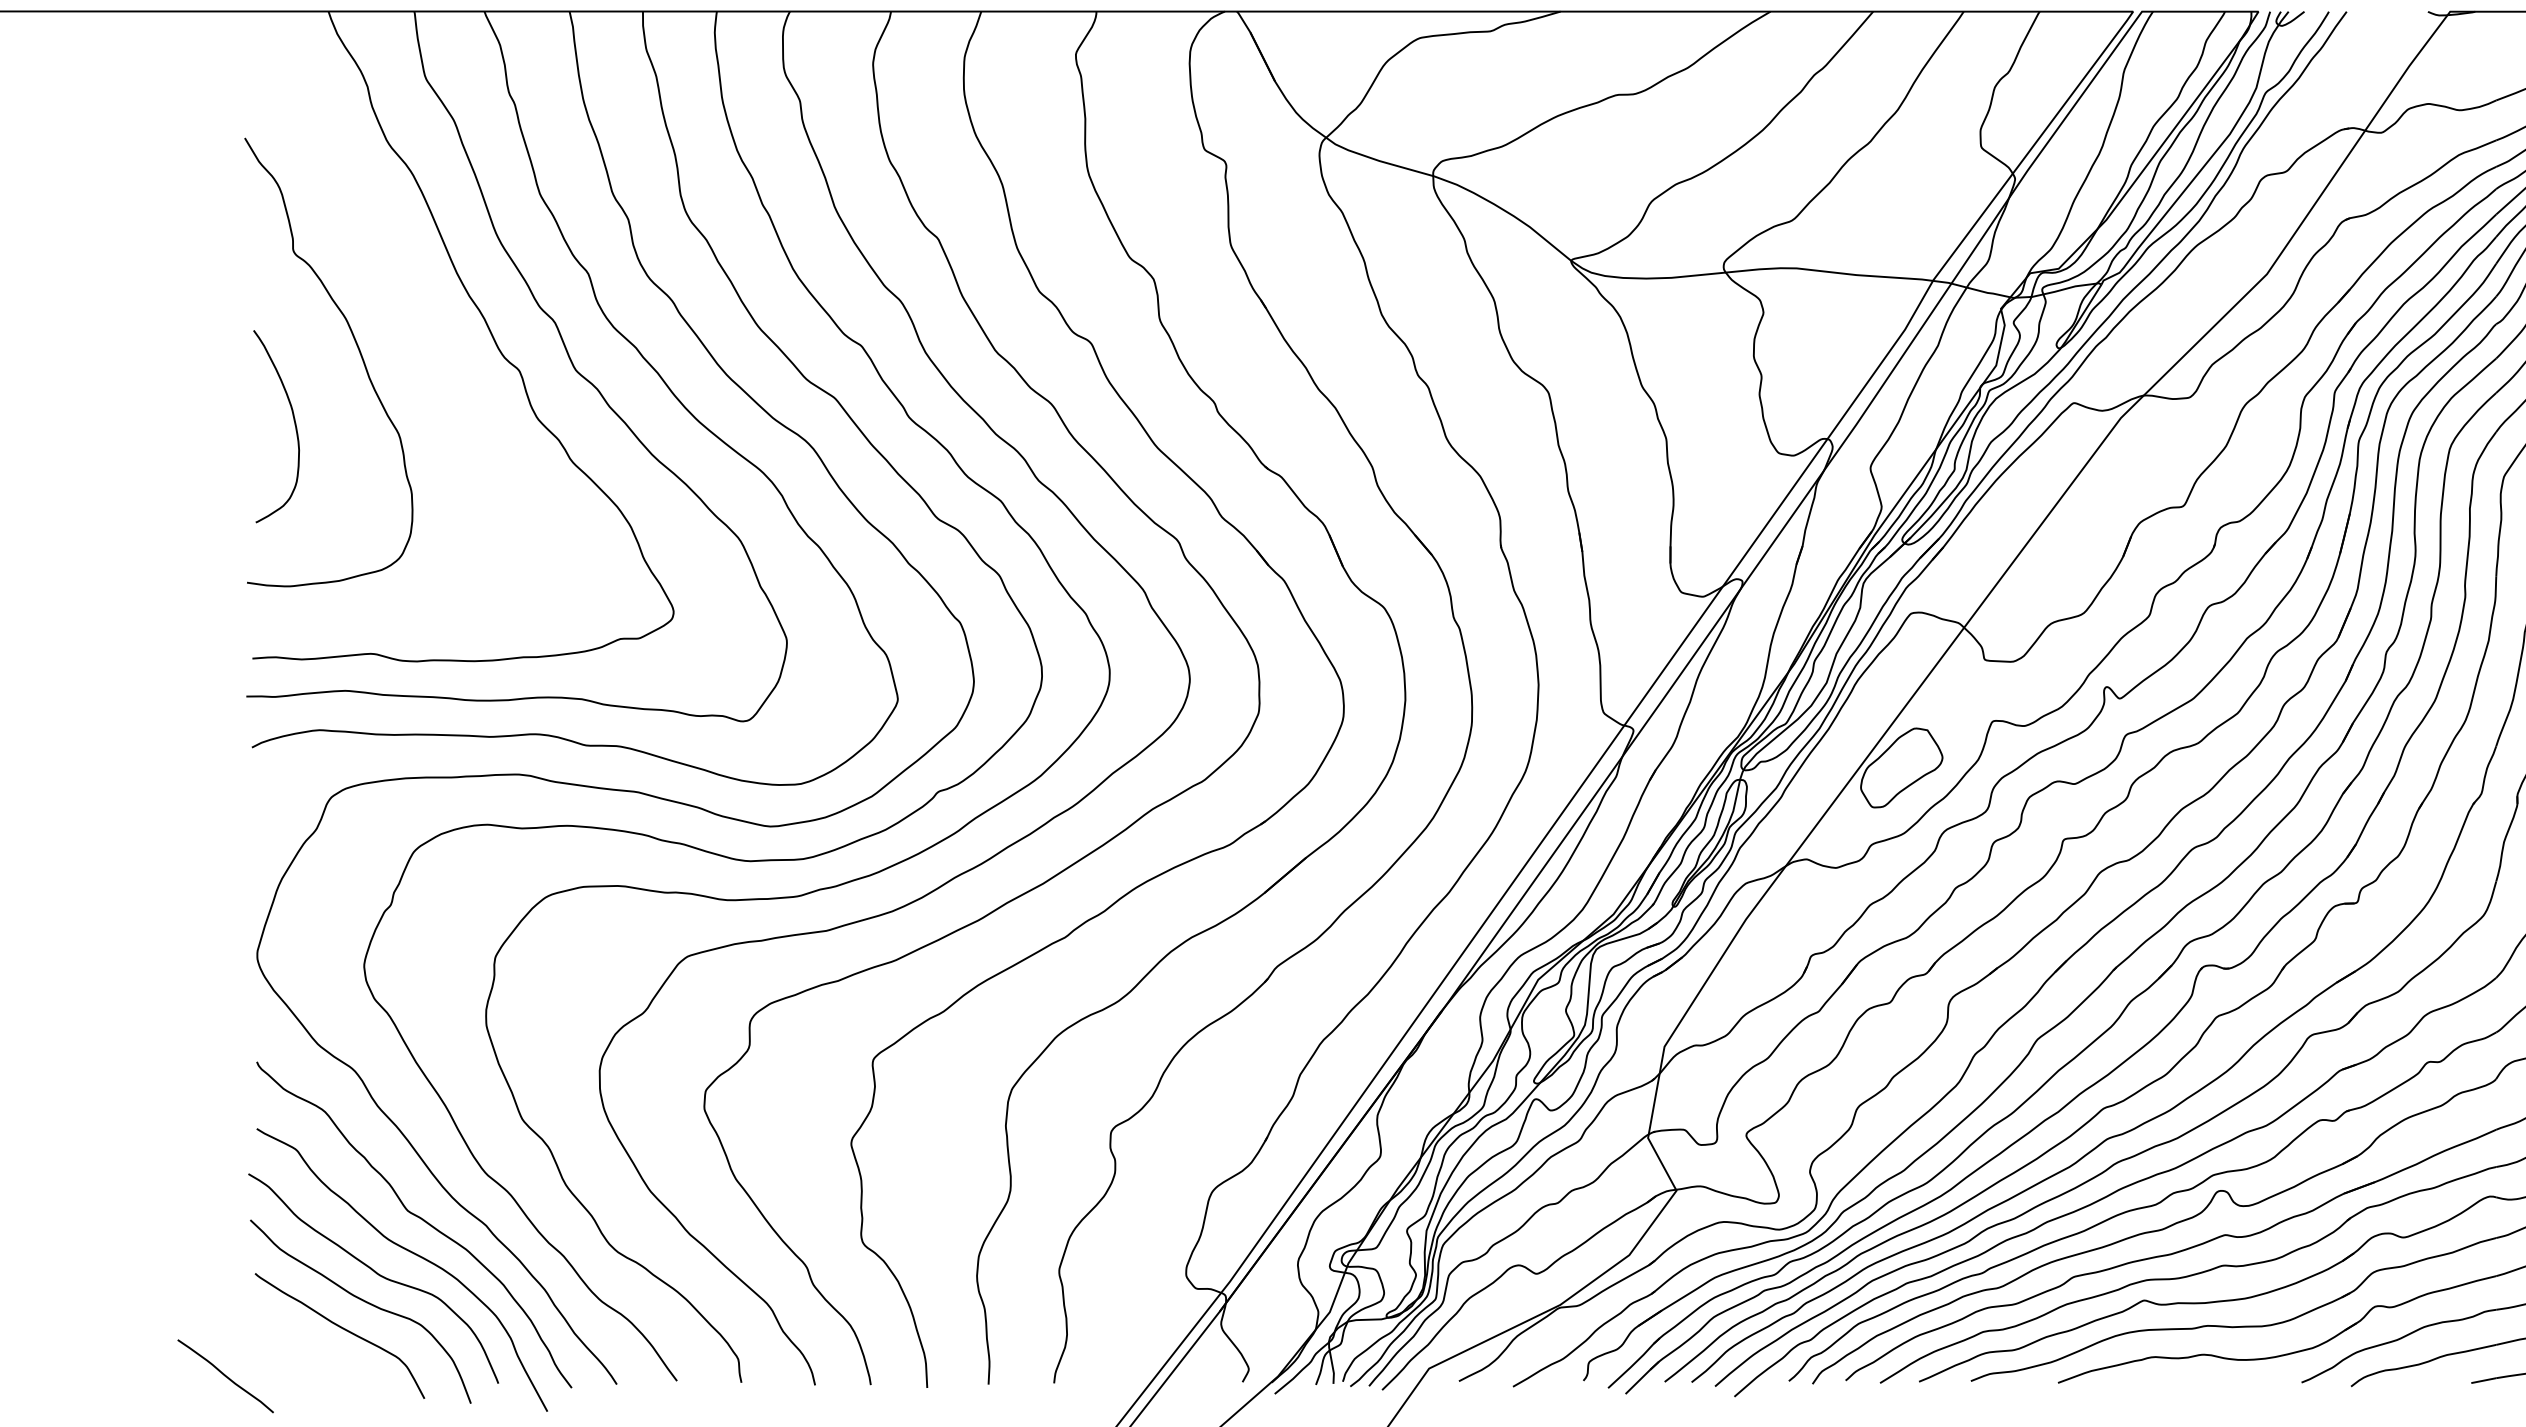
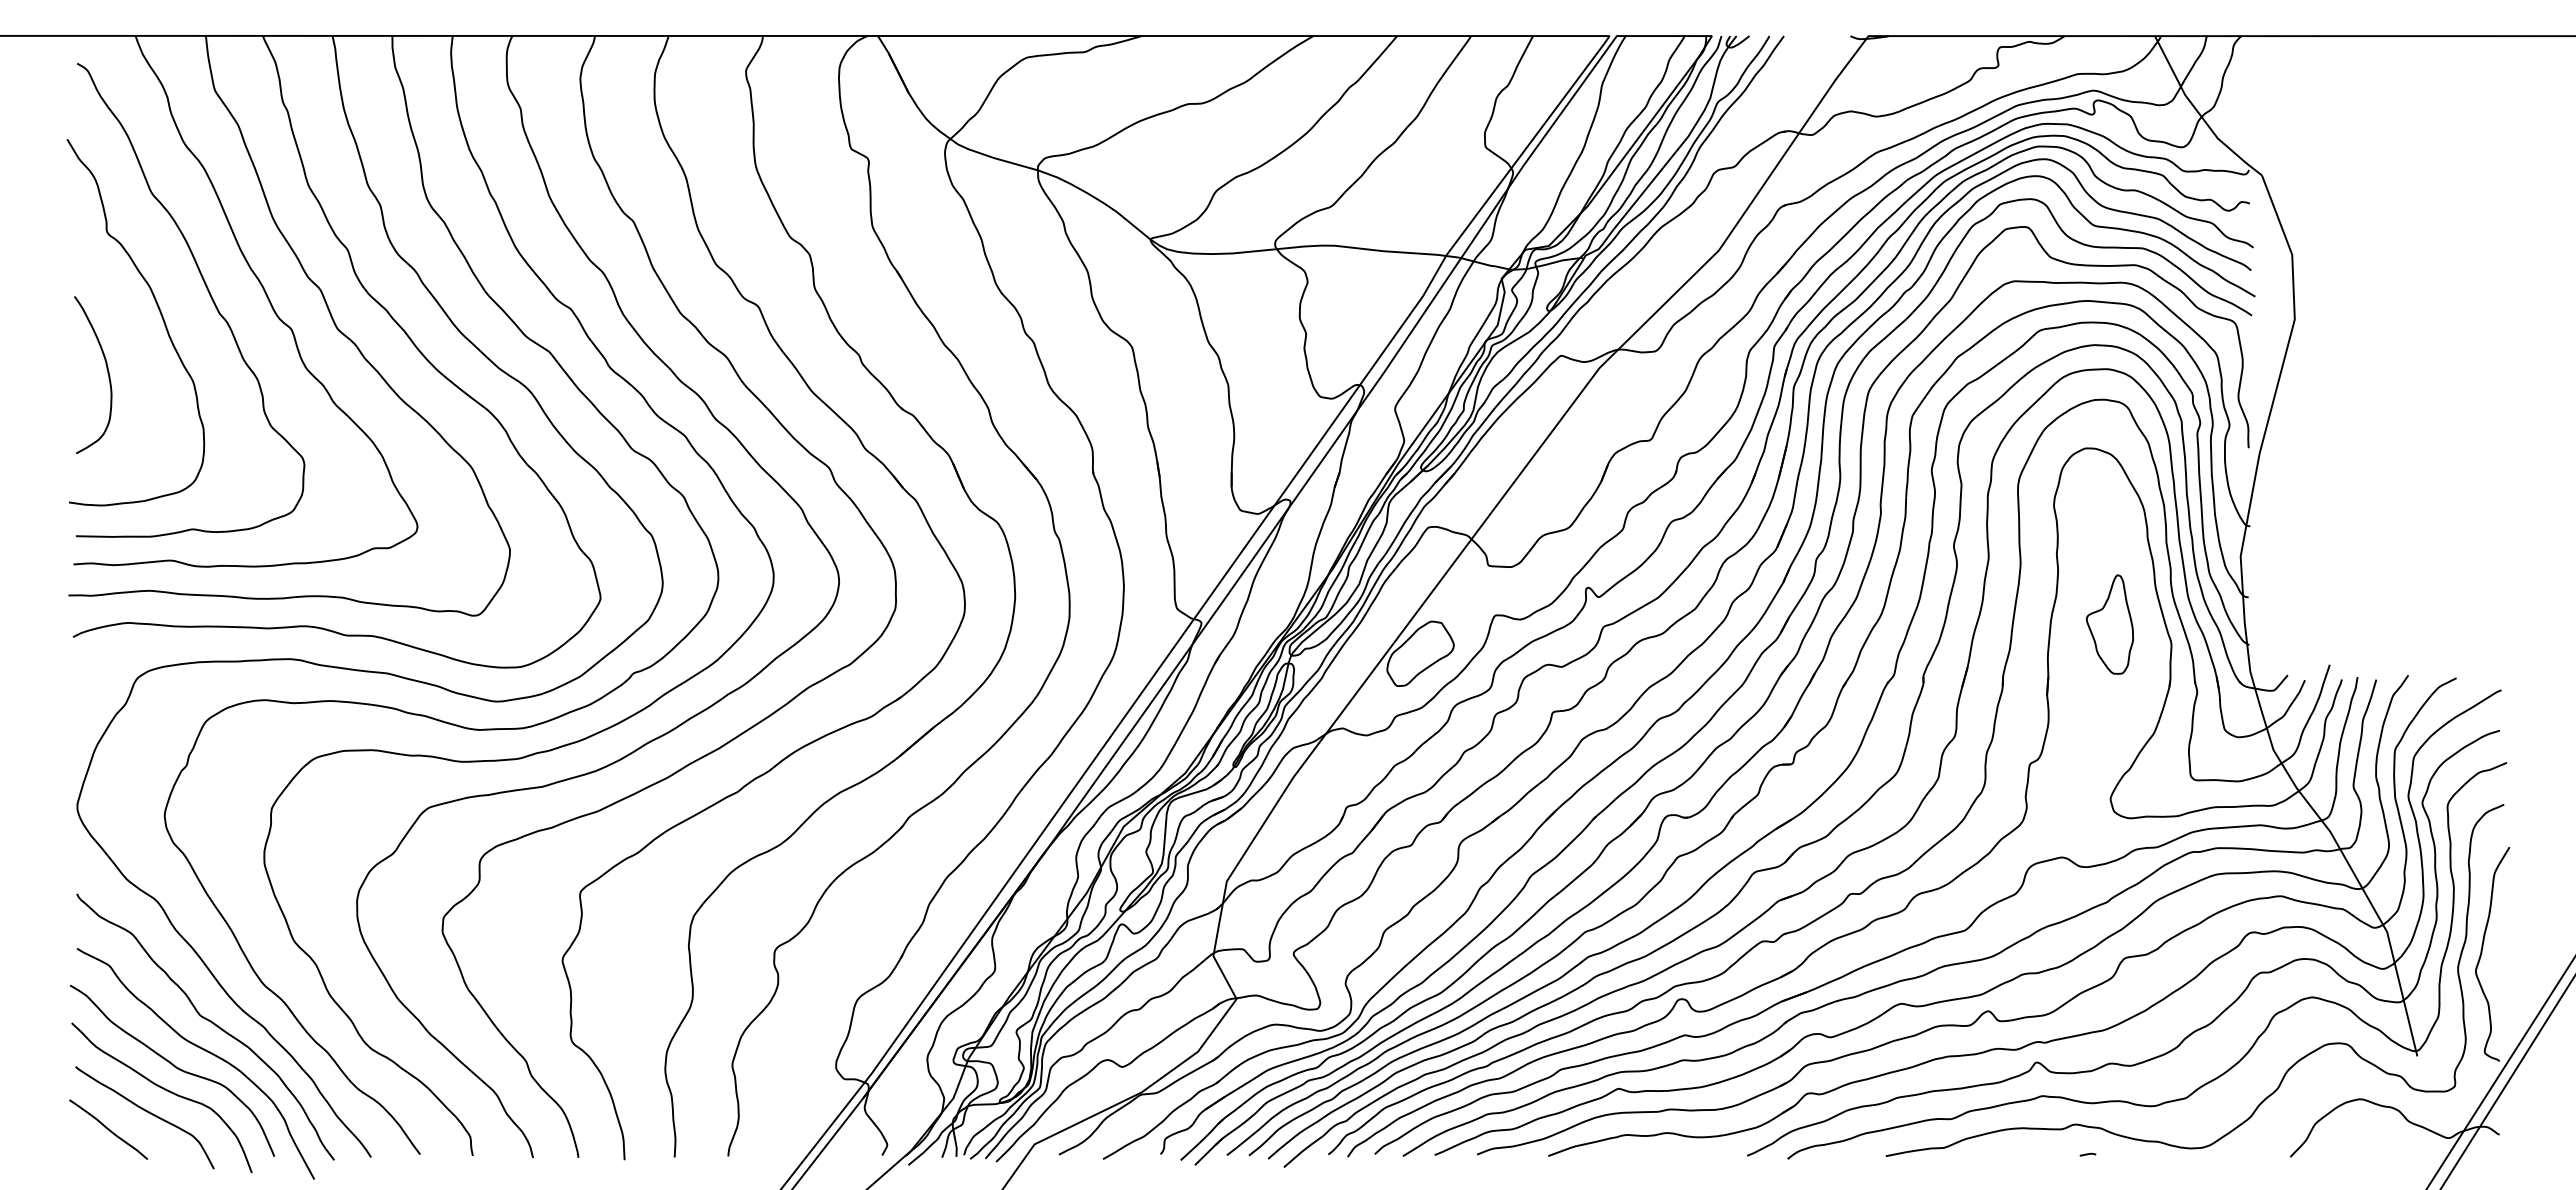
curve: (416, 324) -> (207, 291), added
curve: (225, 1376) -> (108, 1129), moved

